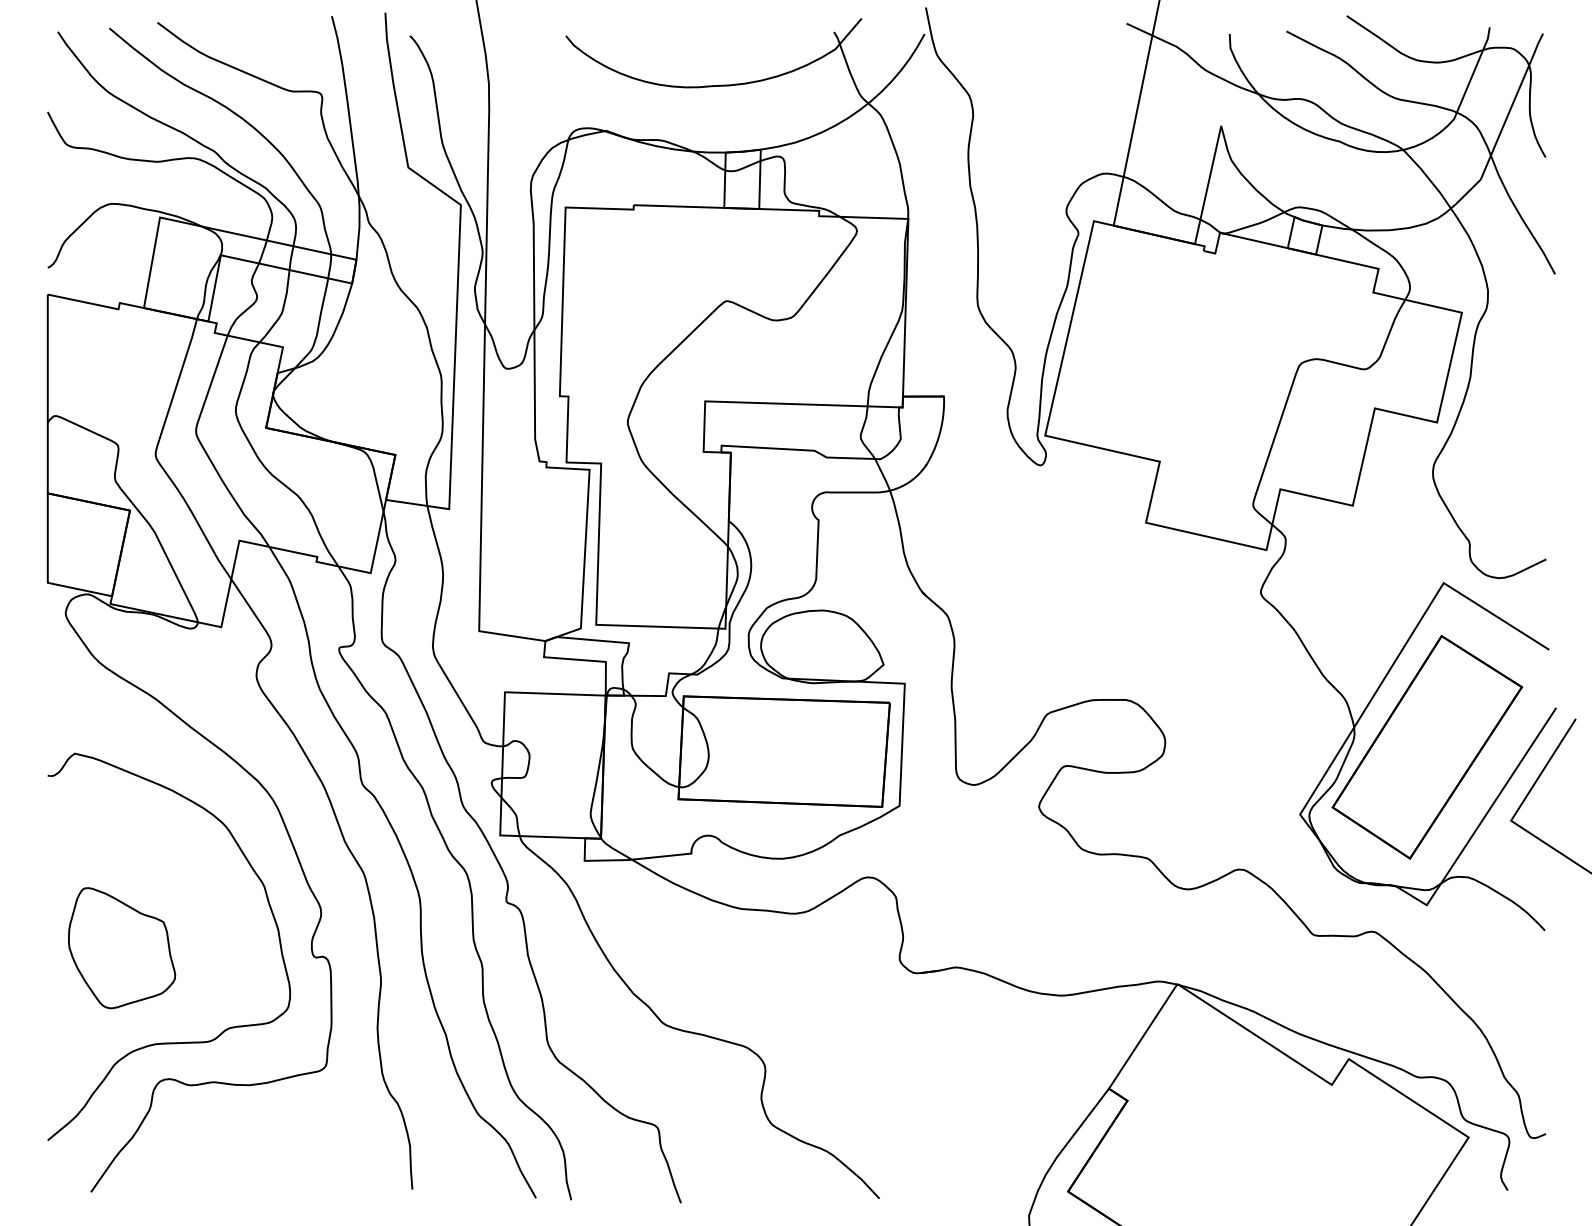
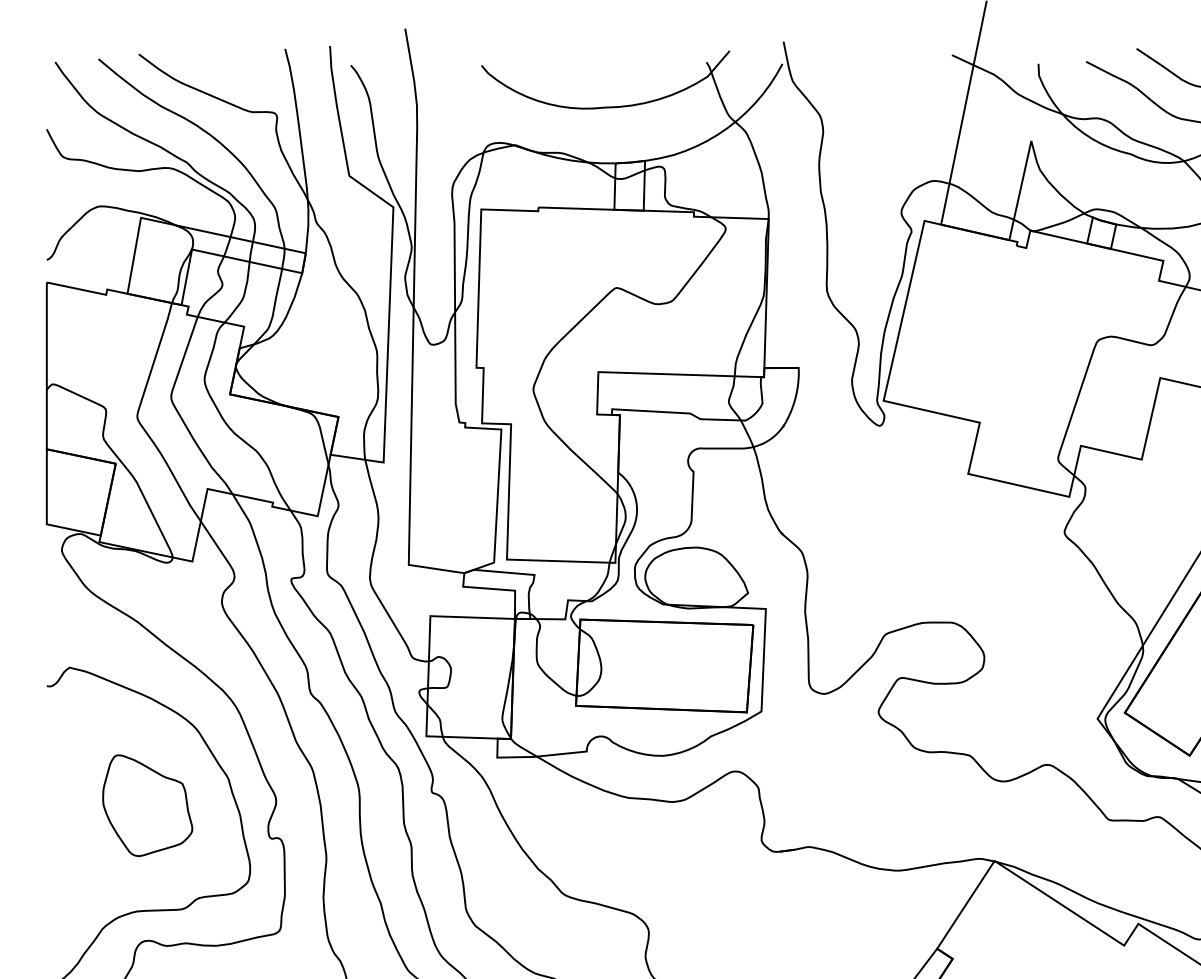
part: (122, 948) -> (148, 805), moved

